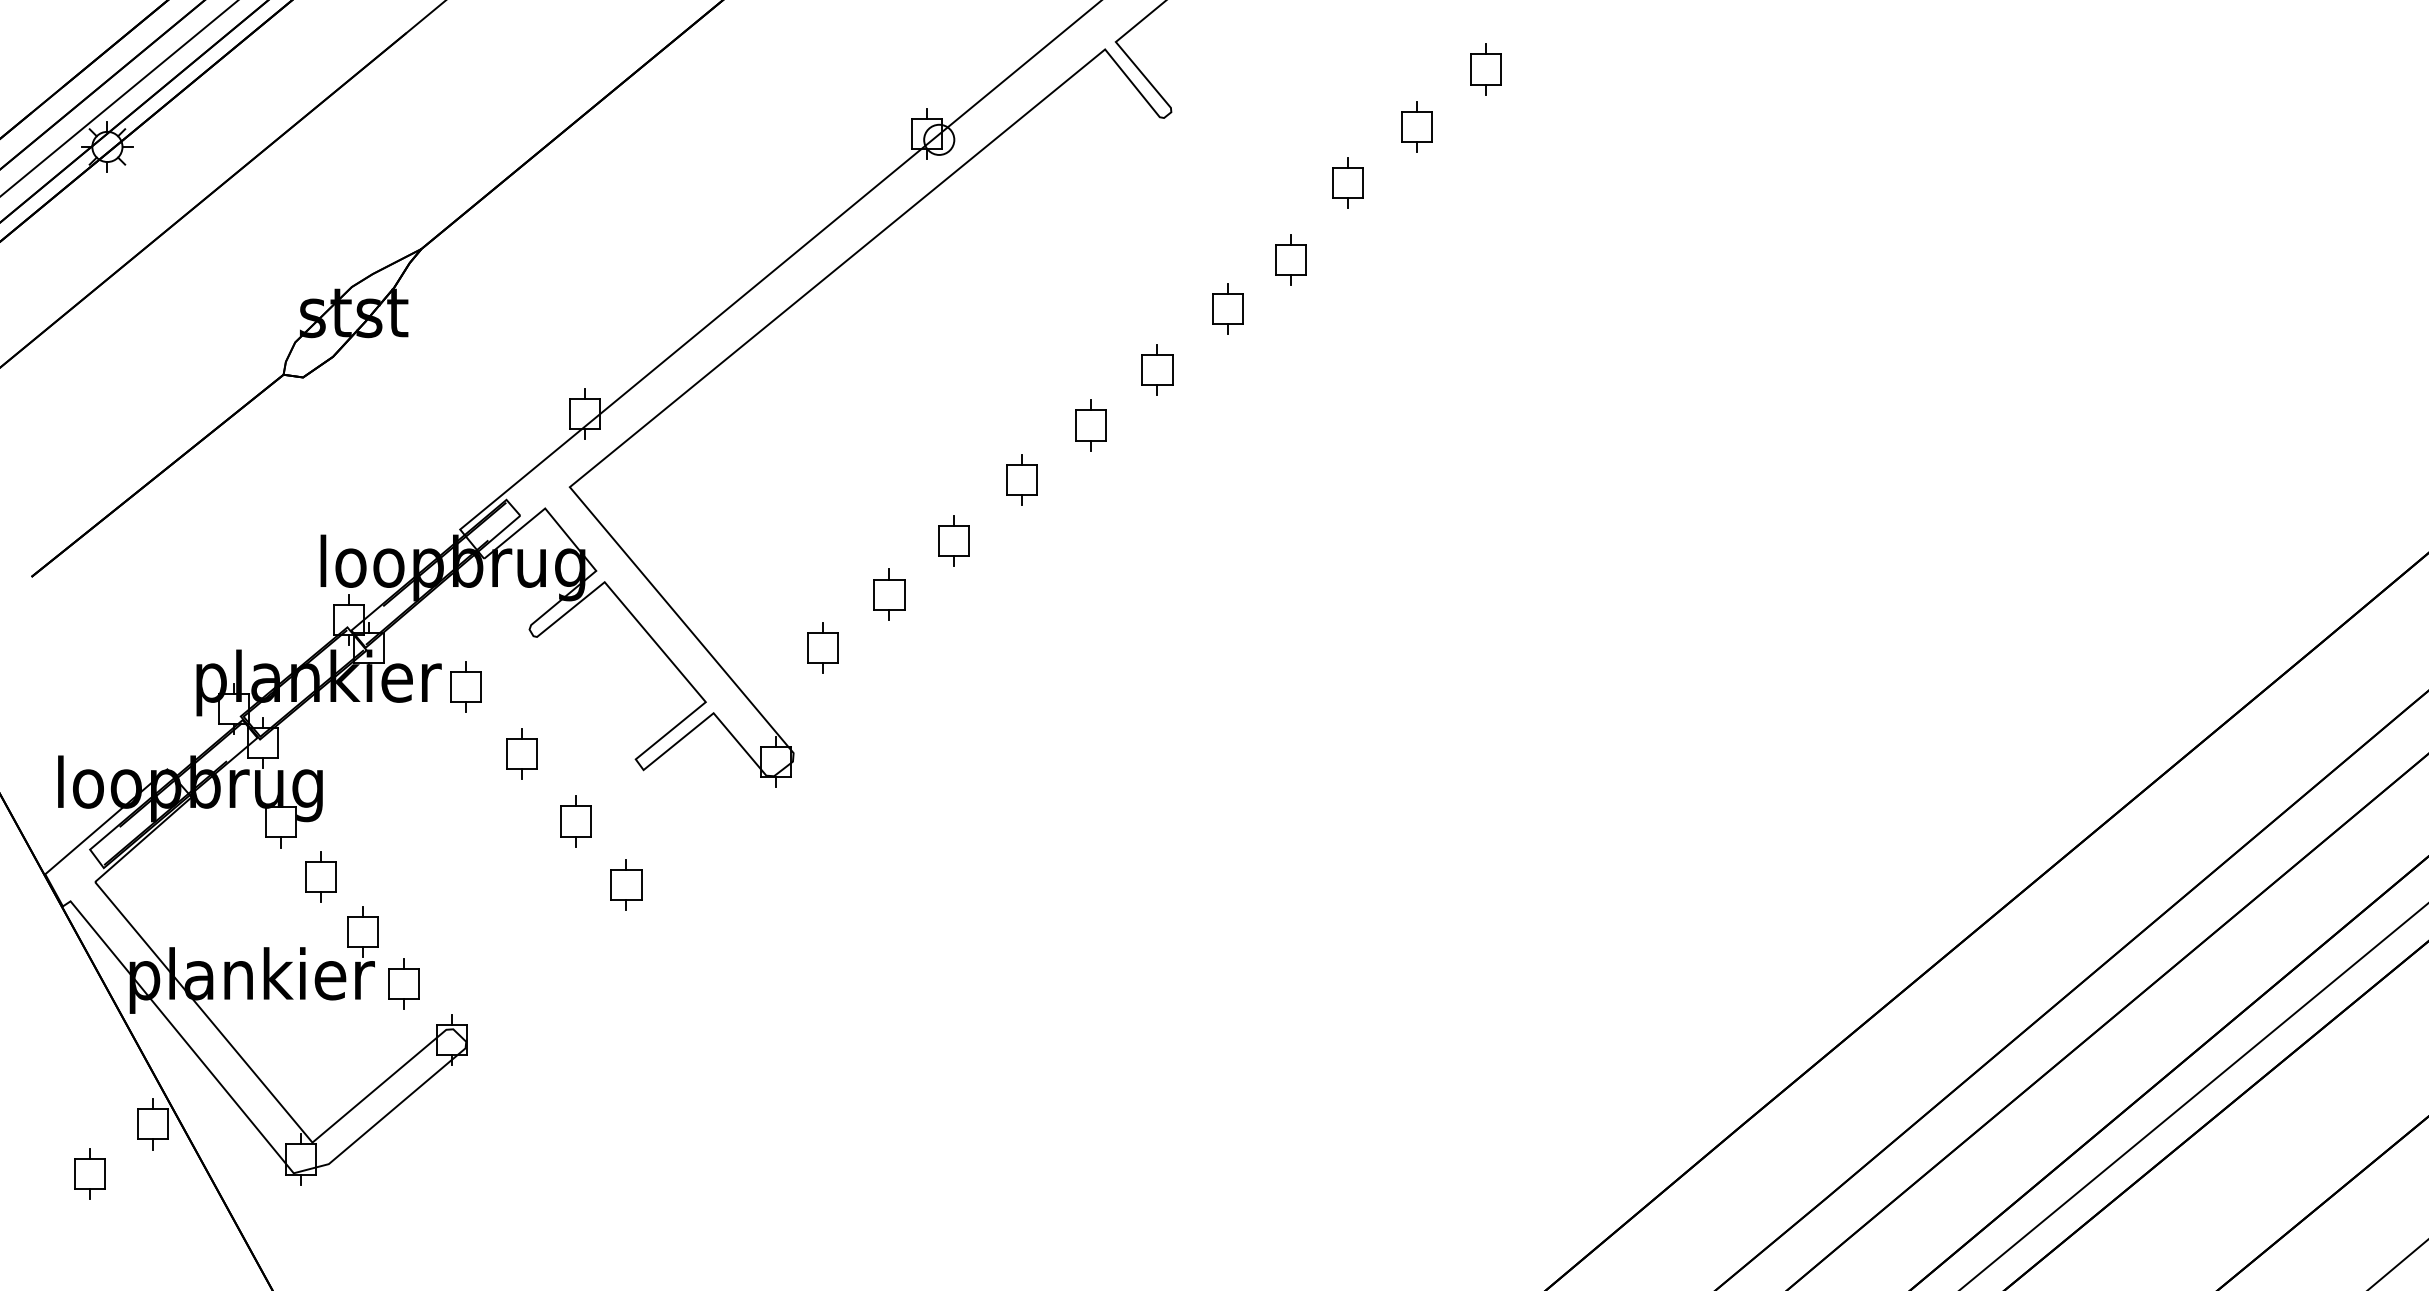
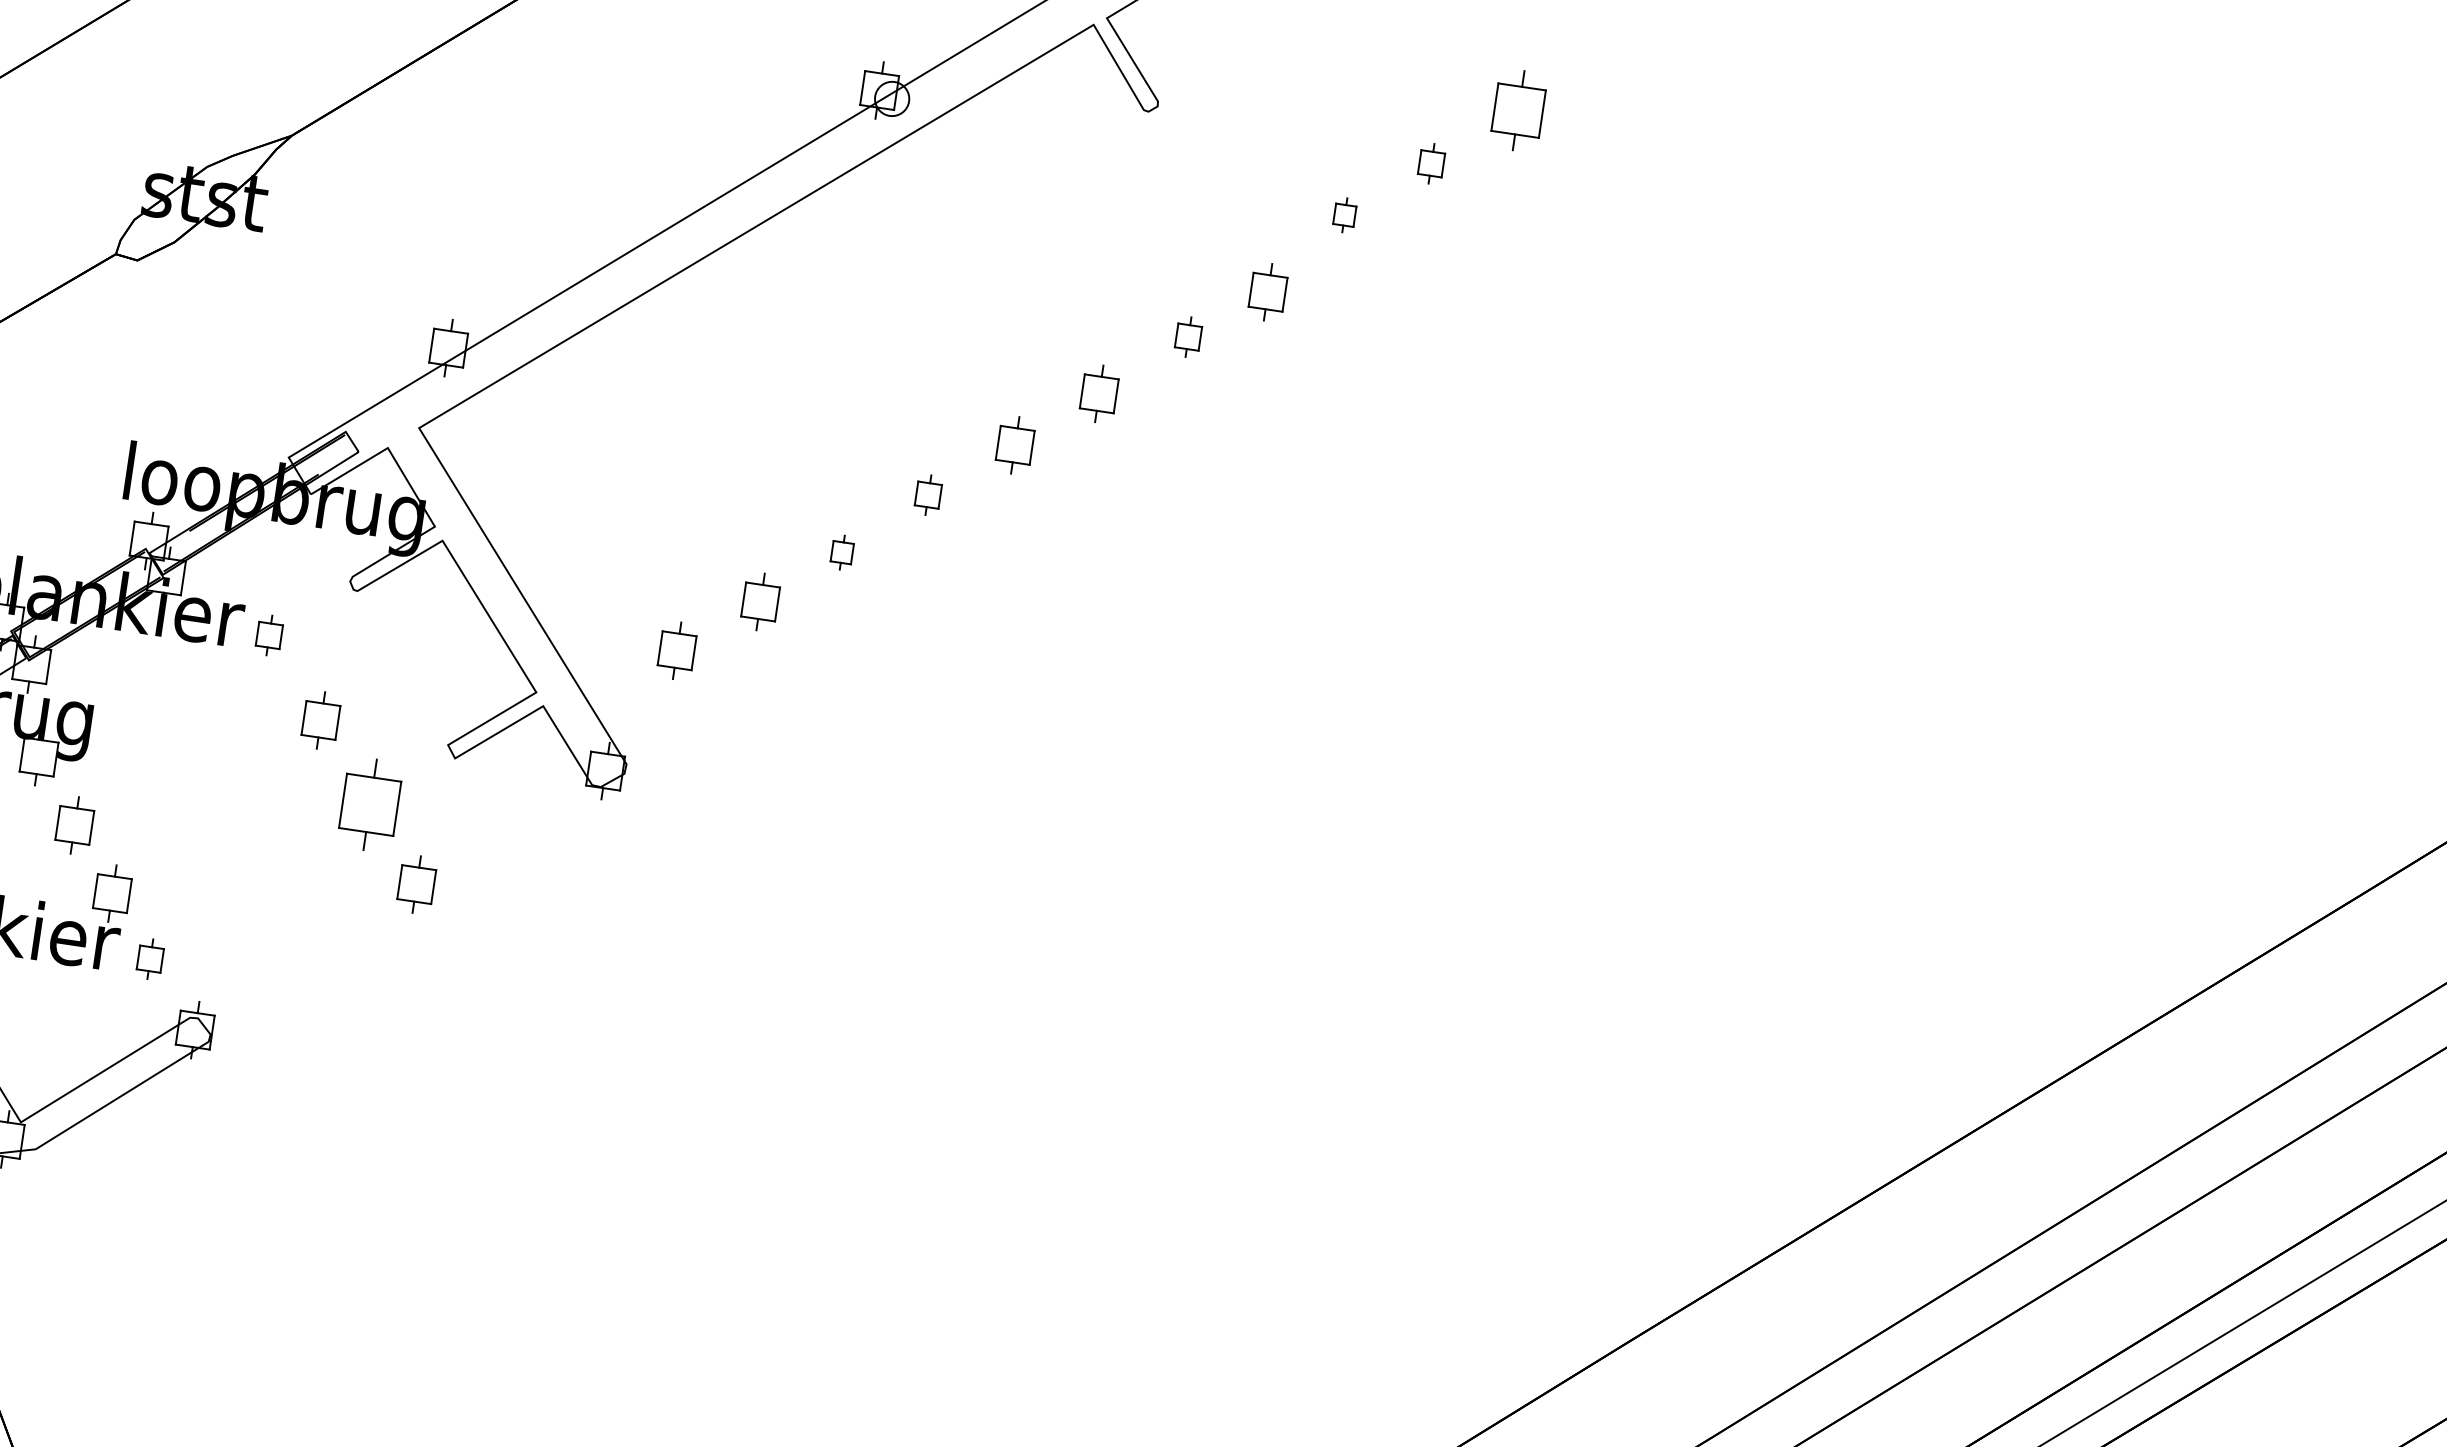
part: (1485, 69) -> (1518, 110), size x1.4
part: (1416, 126) -> (1431, 163), size x0.7
part: (1347, 182) -> (1344, 214), size x0.6
part: (1227, 308) -> (1188, 336), size x0.7
part: (1021, 479) -> (928, 494), size x0.7
part: (953, 540) -> (841, 551), size x0.6
part: (465, 686) -> (268, 634), size x0.7
part: (575, 821) -> (369, 804), size x1.6
part: (403, 983) -> (149, 958), size x0.7

